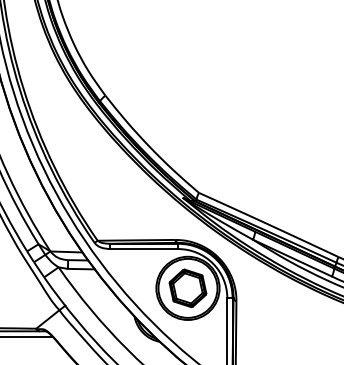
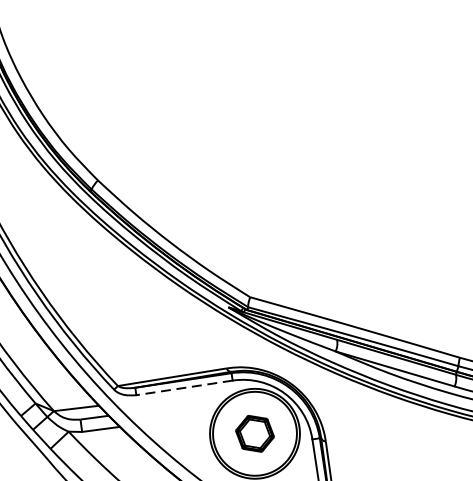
line: (143, 249) -> (184, 388), solid -> dashed
part: (187, 288) -> (254, 434), size x0.7

